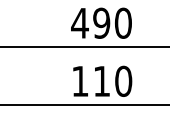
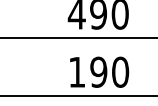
text: (101, 80) -> (98, 71), 110 -> 190

